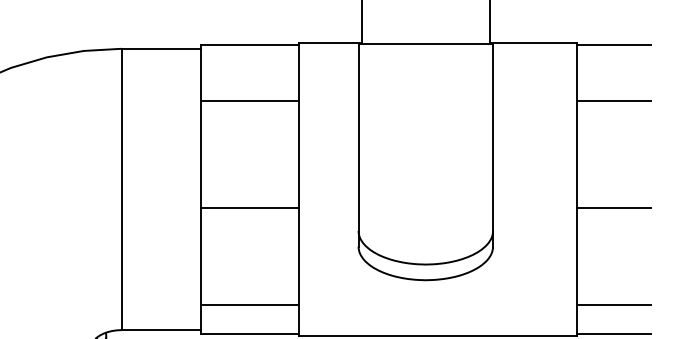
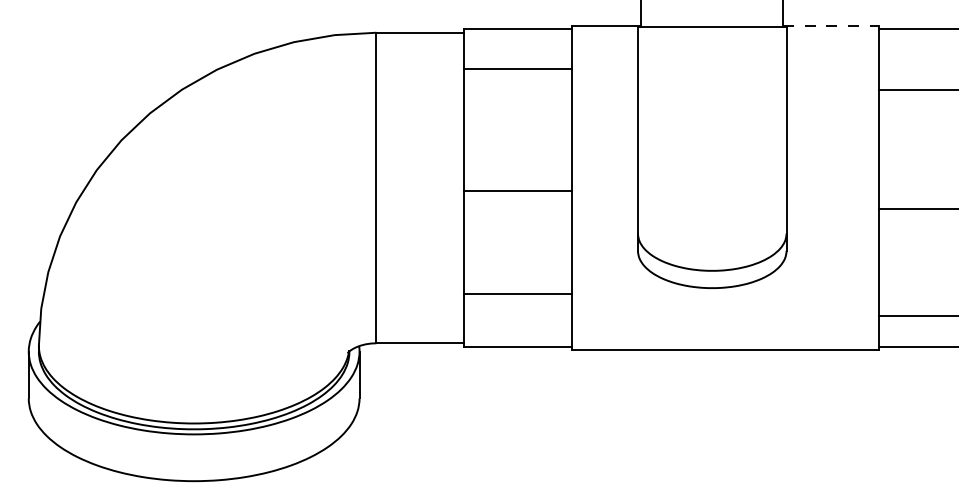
line: (533, 42) -> (831, 25), solid -> dashed
line: (250, 101) -> (518, 69), moved
line: (250, 208) -> (518, 191), moved
line: (250, 304) -> (518, 293), moved

